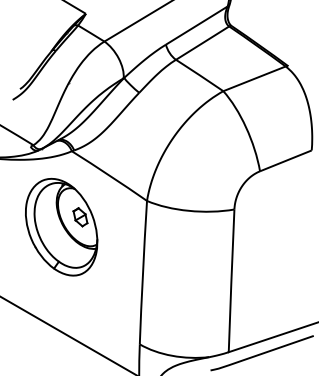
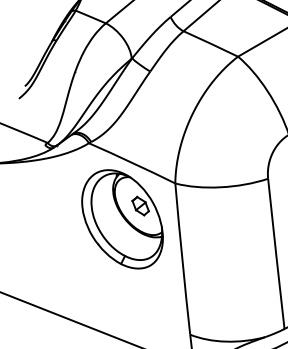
part: (61, 227) -> (122, 219), moved

